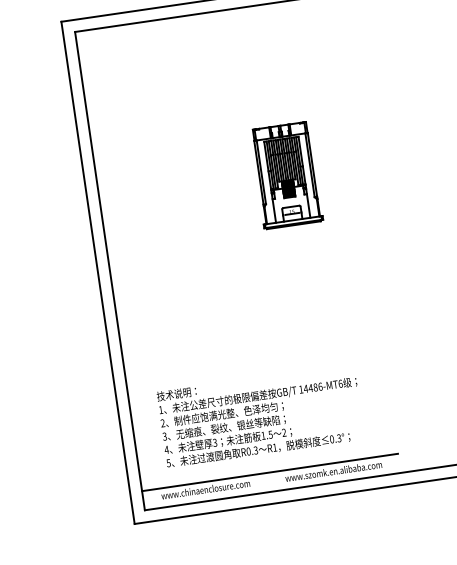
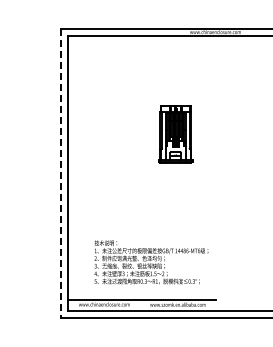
line: (98, 272) -> (61, 173), solid -> dashed
text: (260, 415) -> (151, 262), moved

